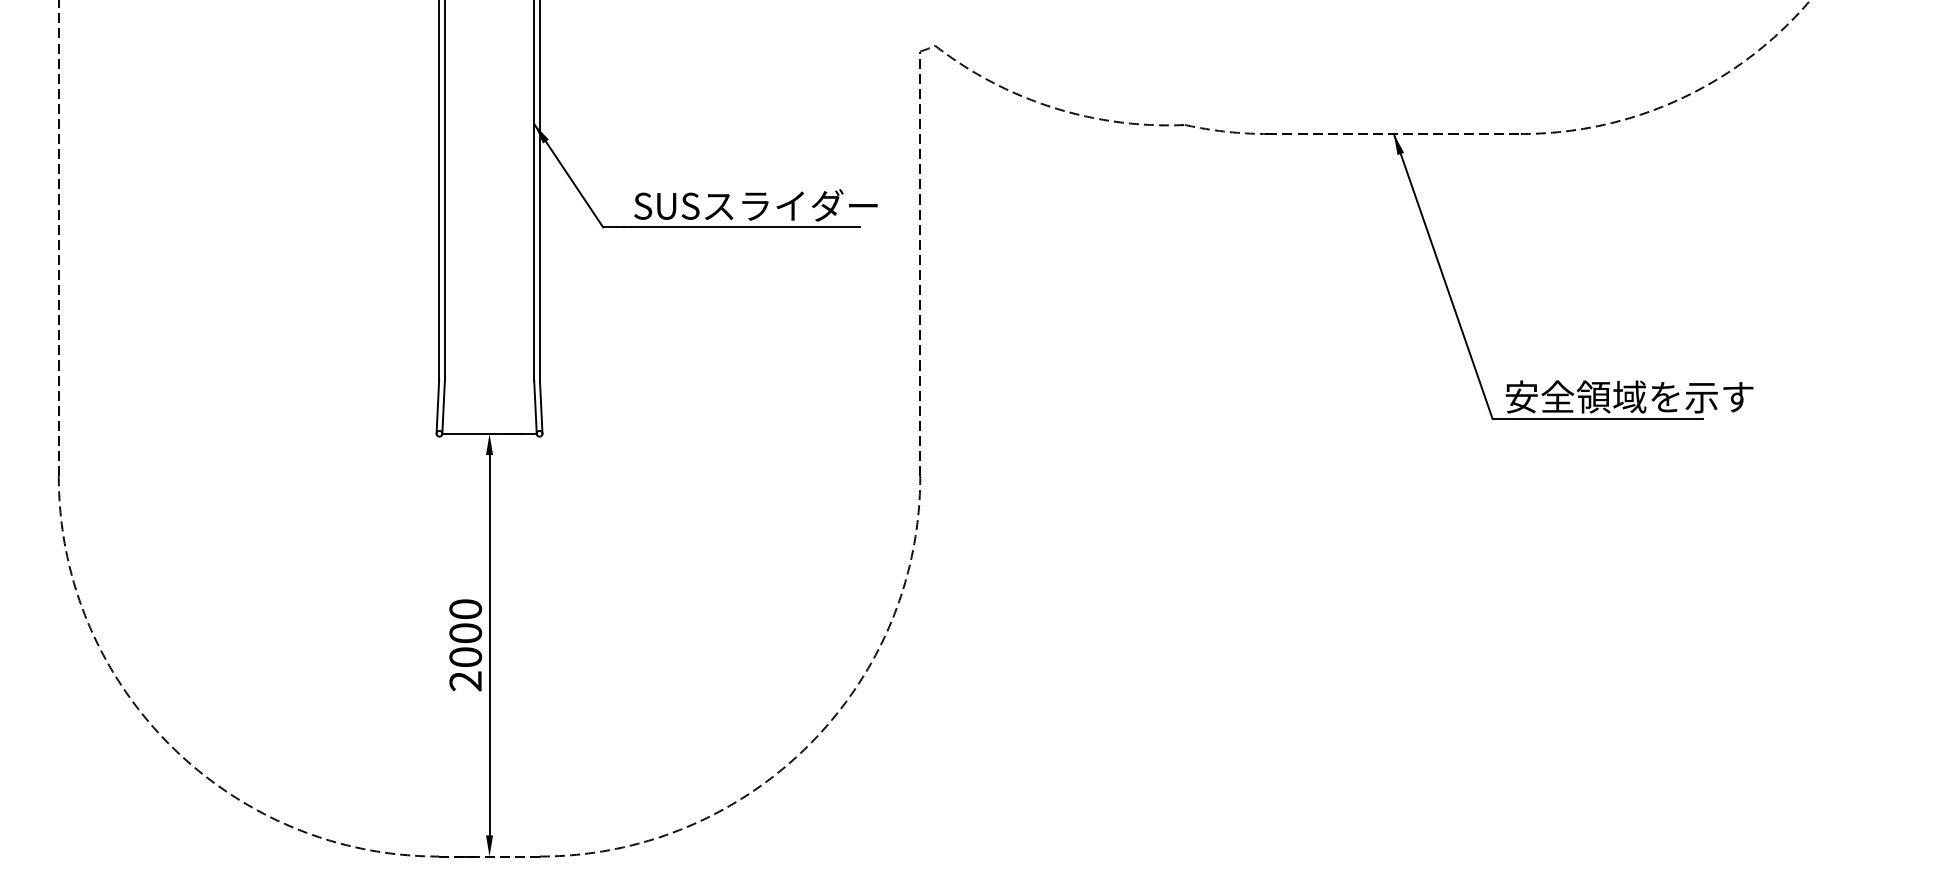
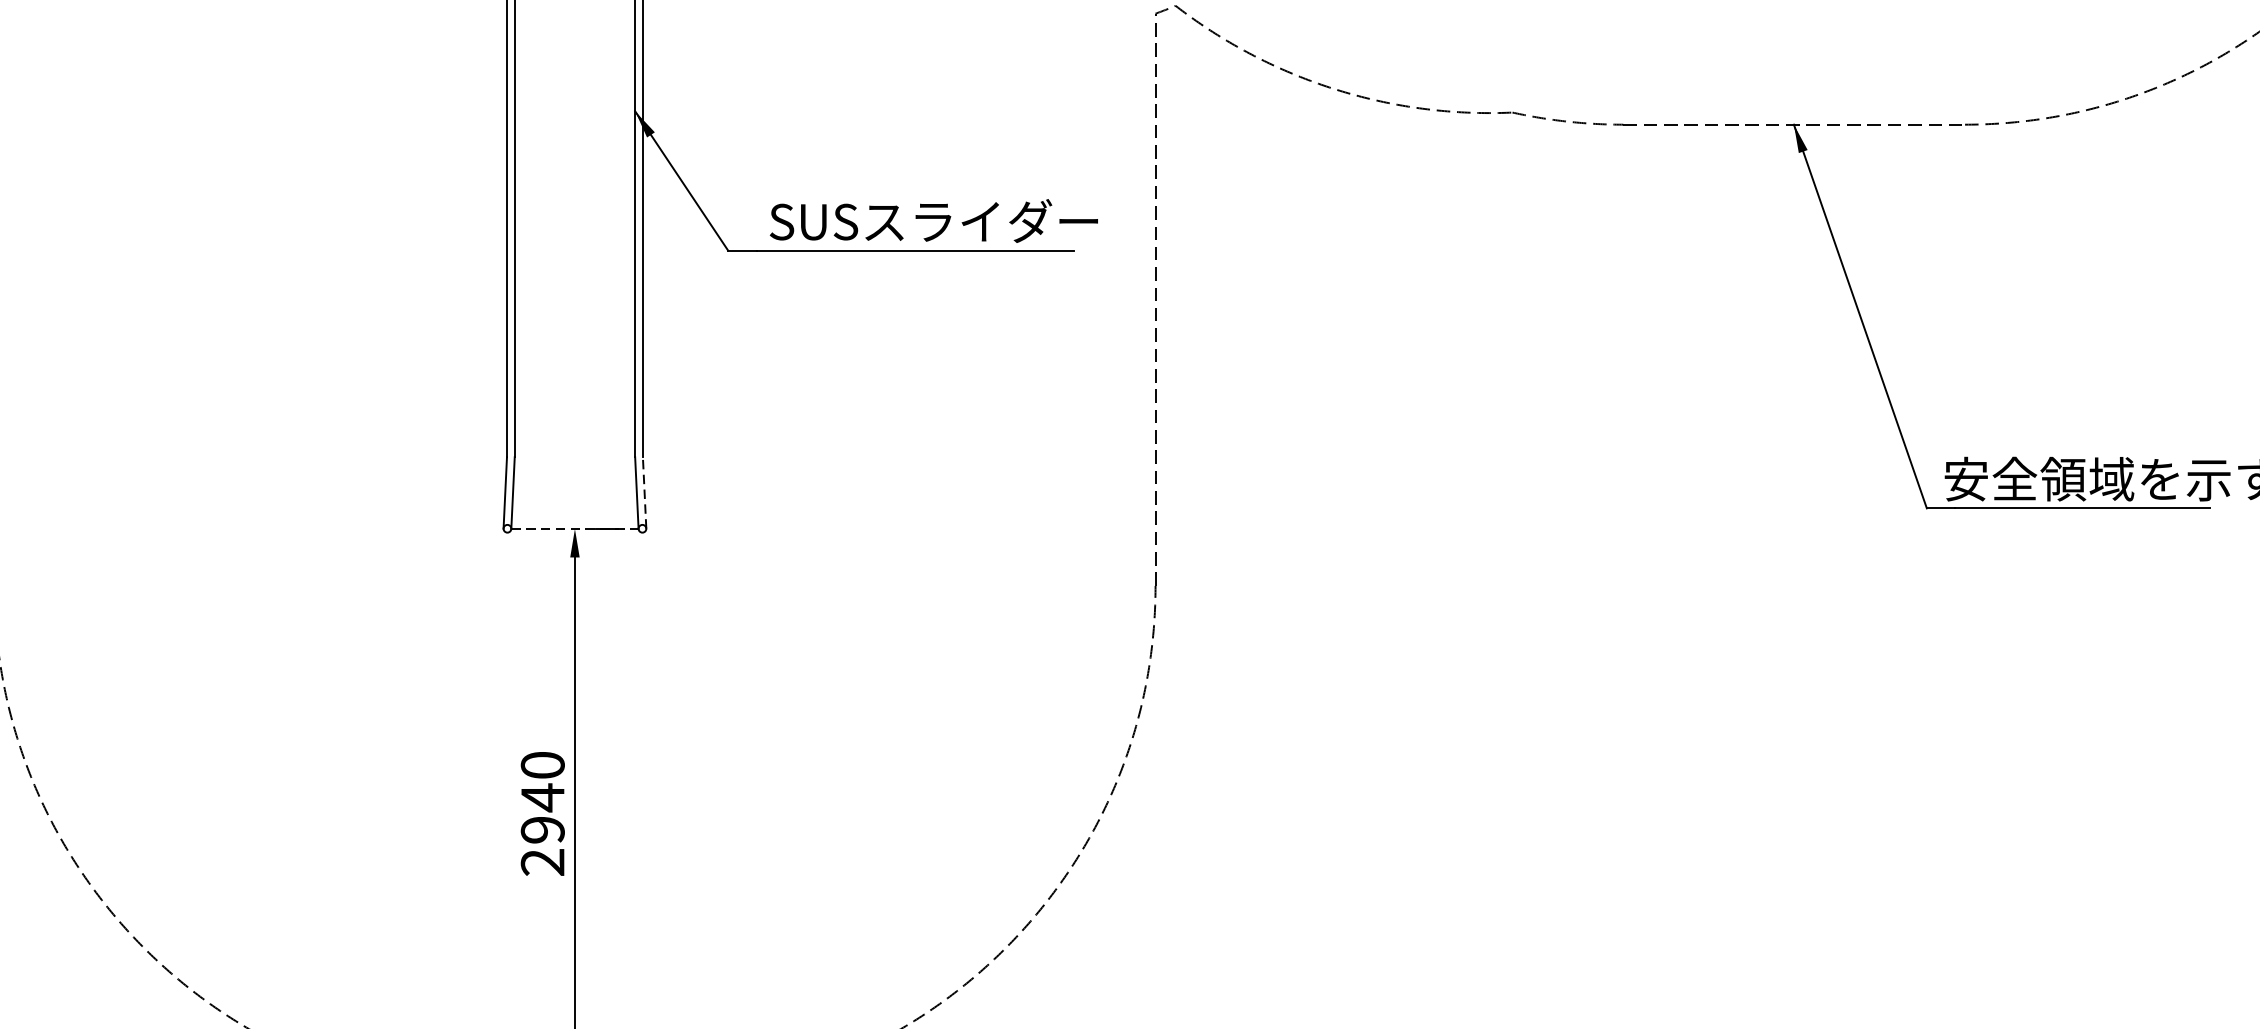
line: (541, 406) -> (644, 491), solid -> dashed
line: (490, 433) -> (576, 528), solid -> dashed
text: (465, 644) -> (542, 812), 2000 -> 2940

